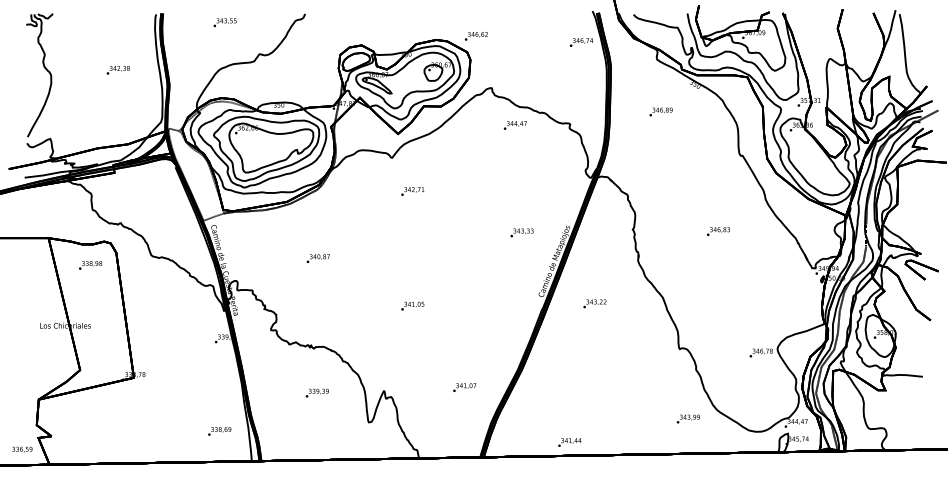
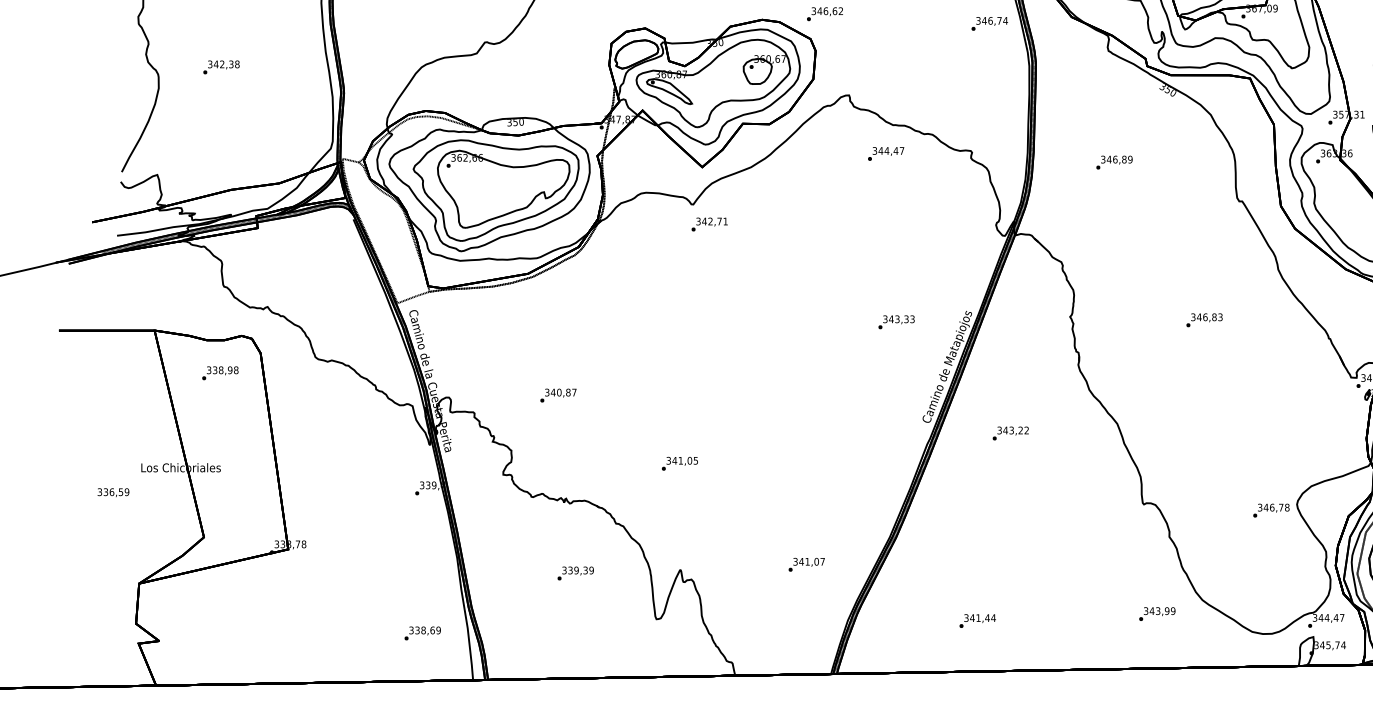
text: (117, 69) -> (220, 66), moved
text: (660, 111) -> (1113, 161), moved
text: (412, 191) -> (709, 224), moved
text: (317, 258) -> (557, 395), moved
text: (412, 305) -> (679, 462), moved
text: (569, 442) -> (977, 620), moved
text: (22, 449) -> (113, 492), moved

